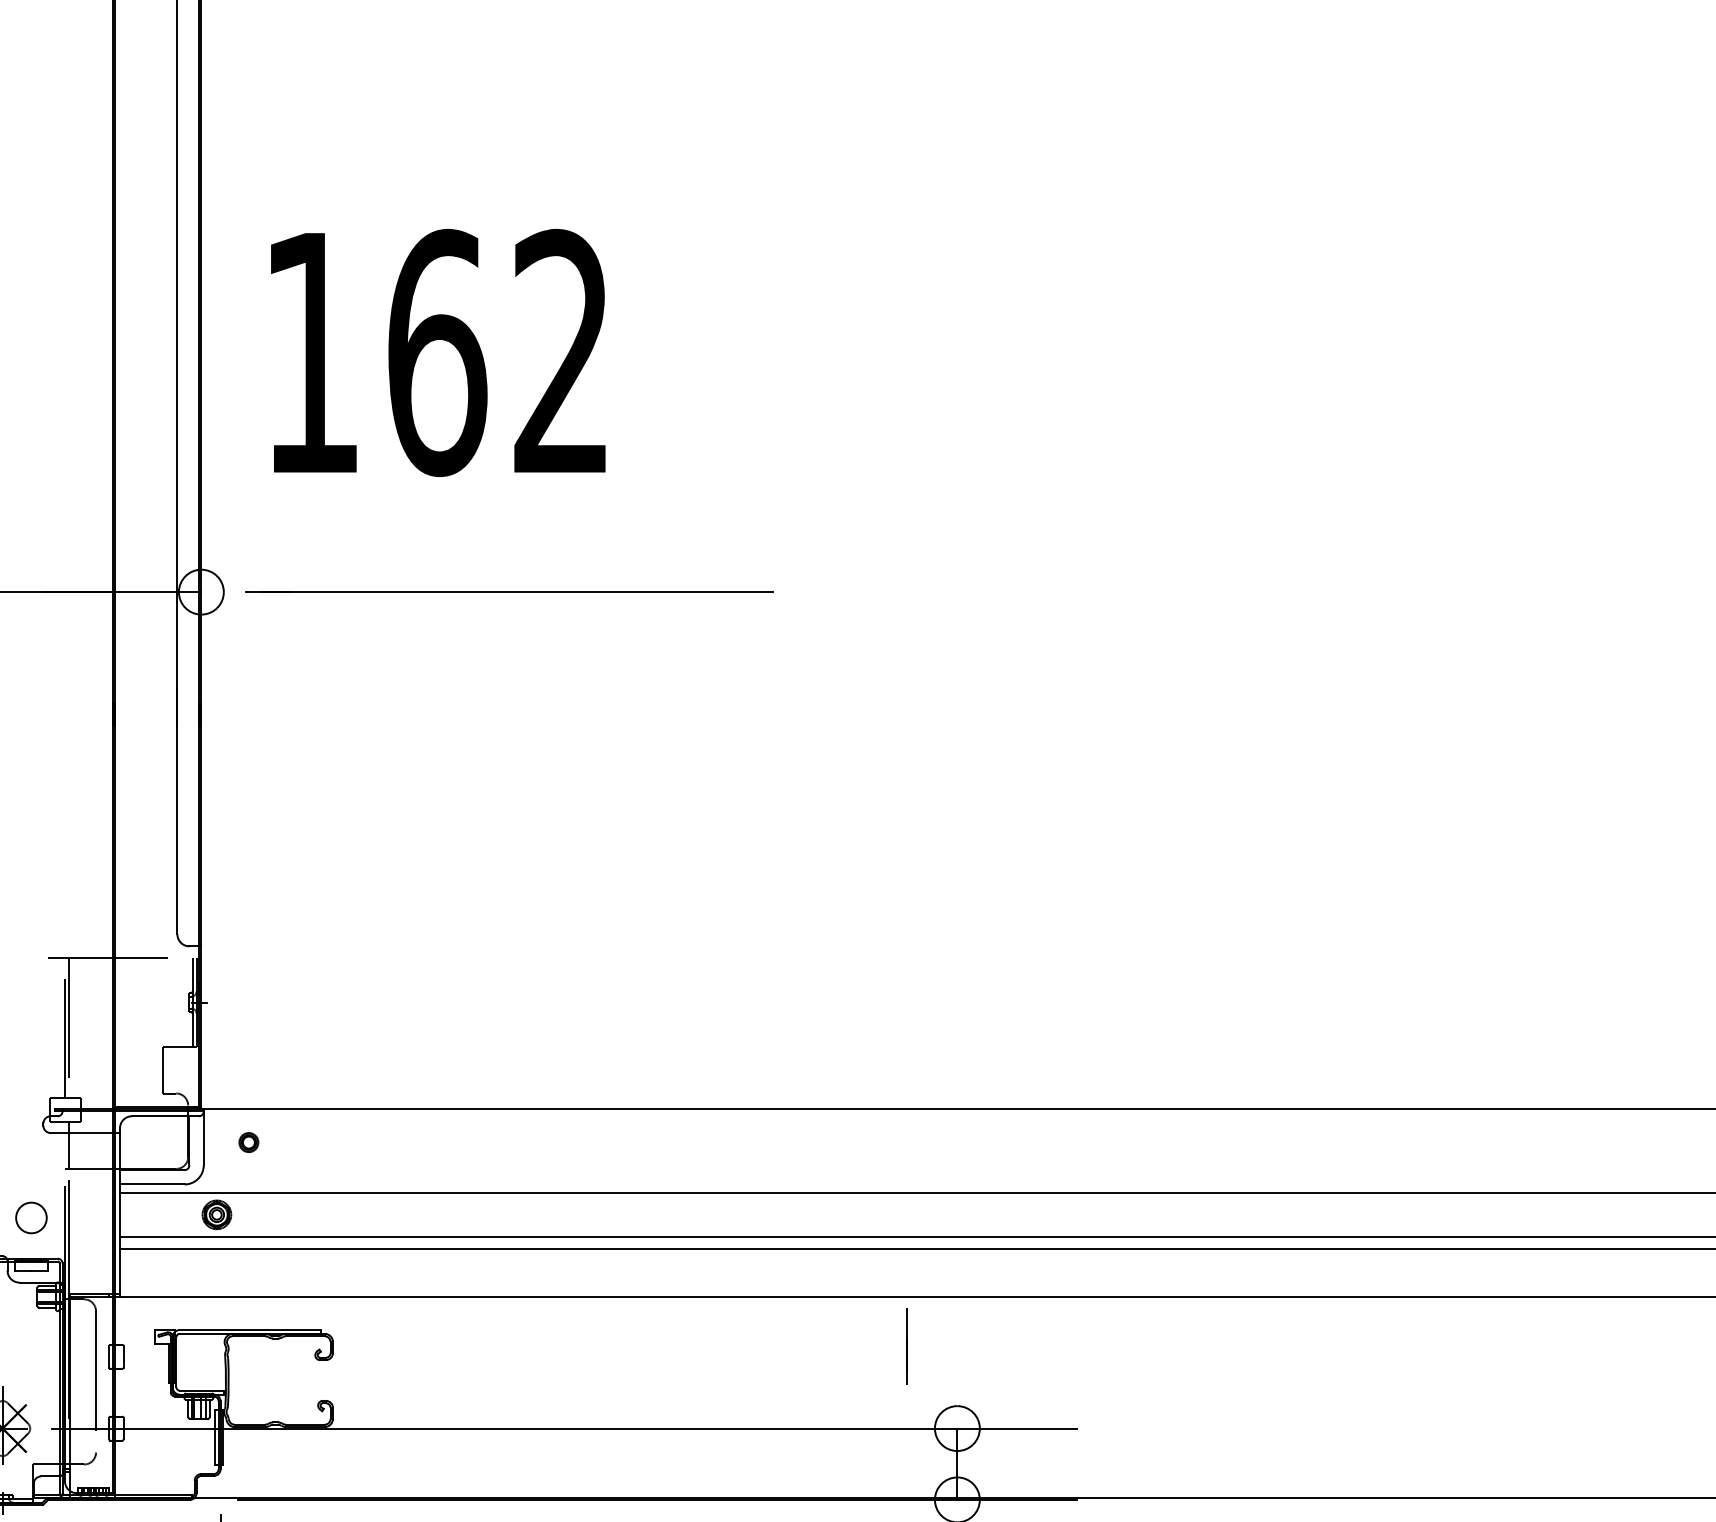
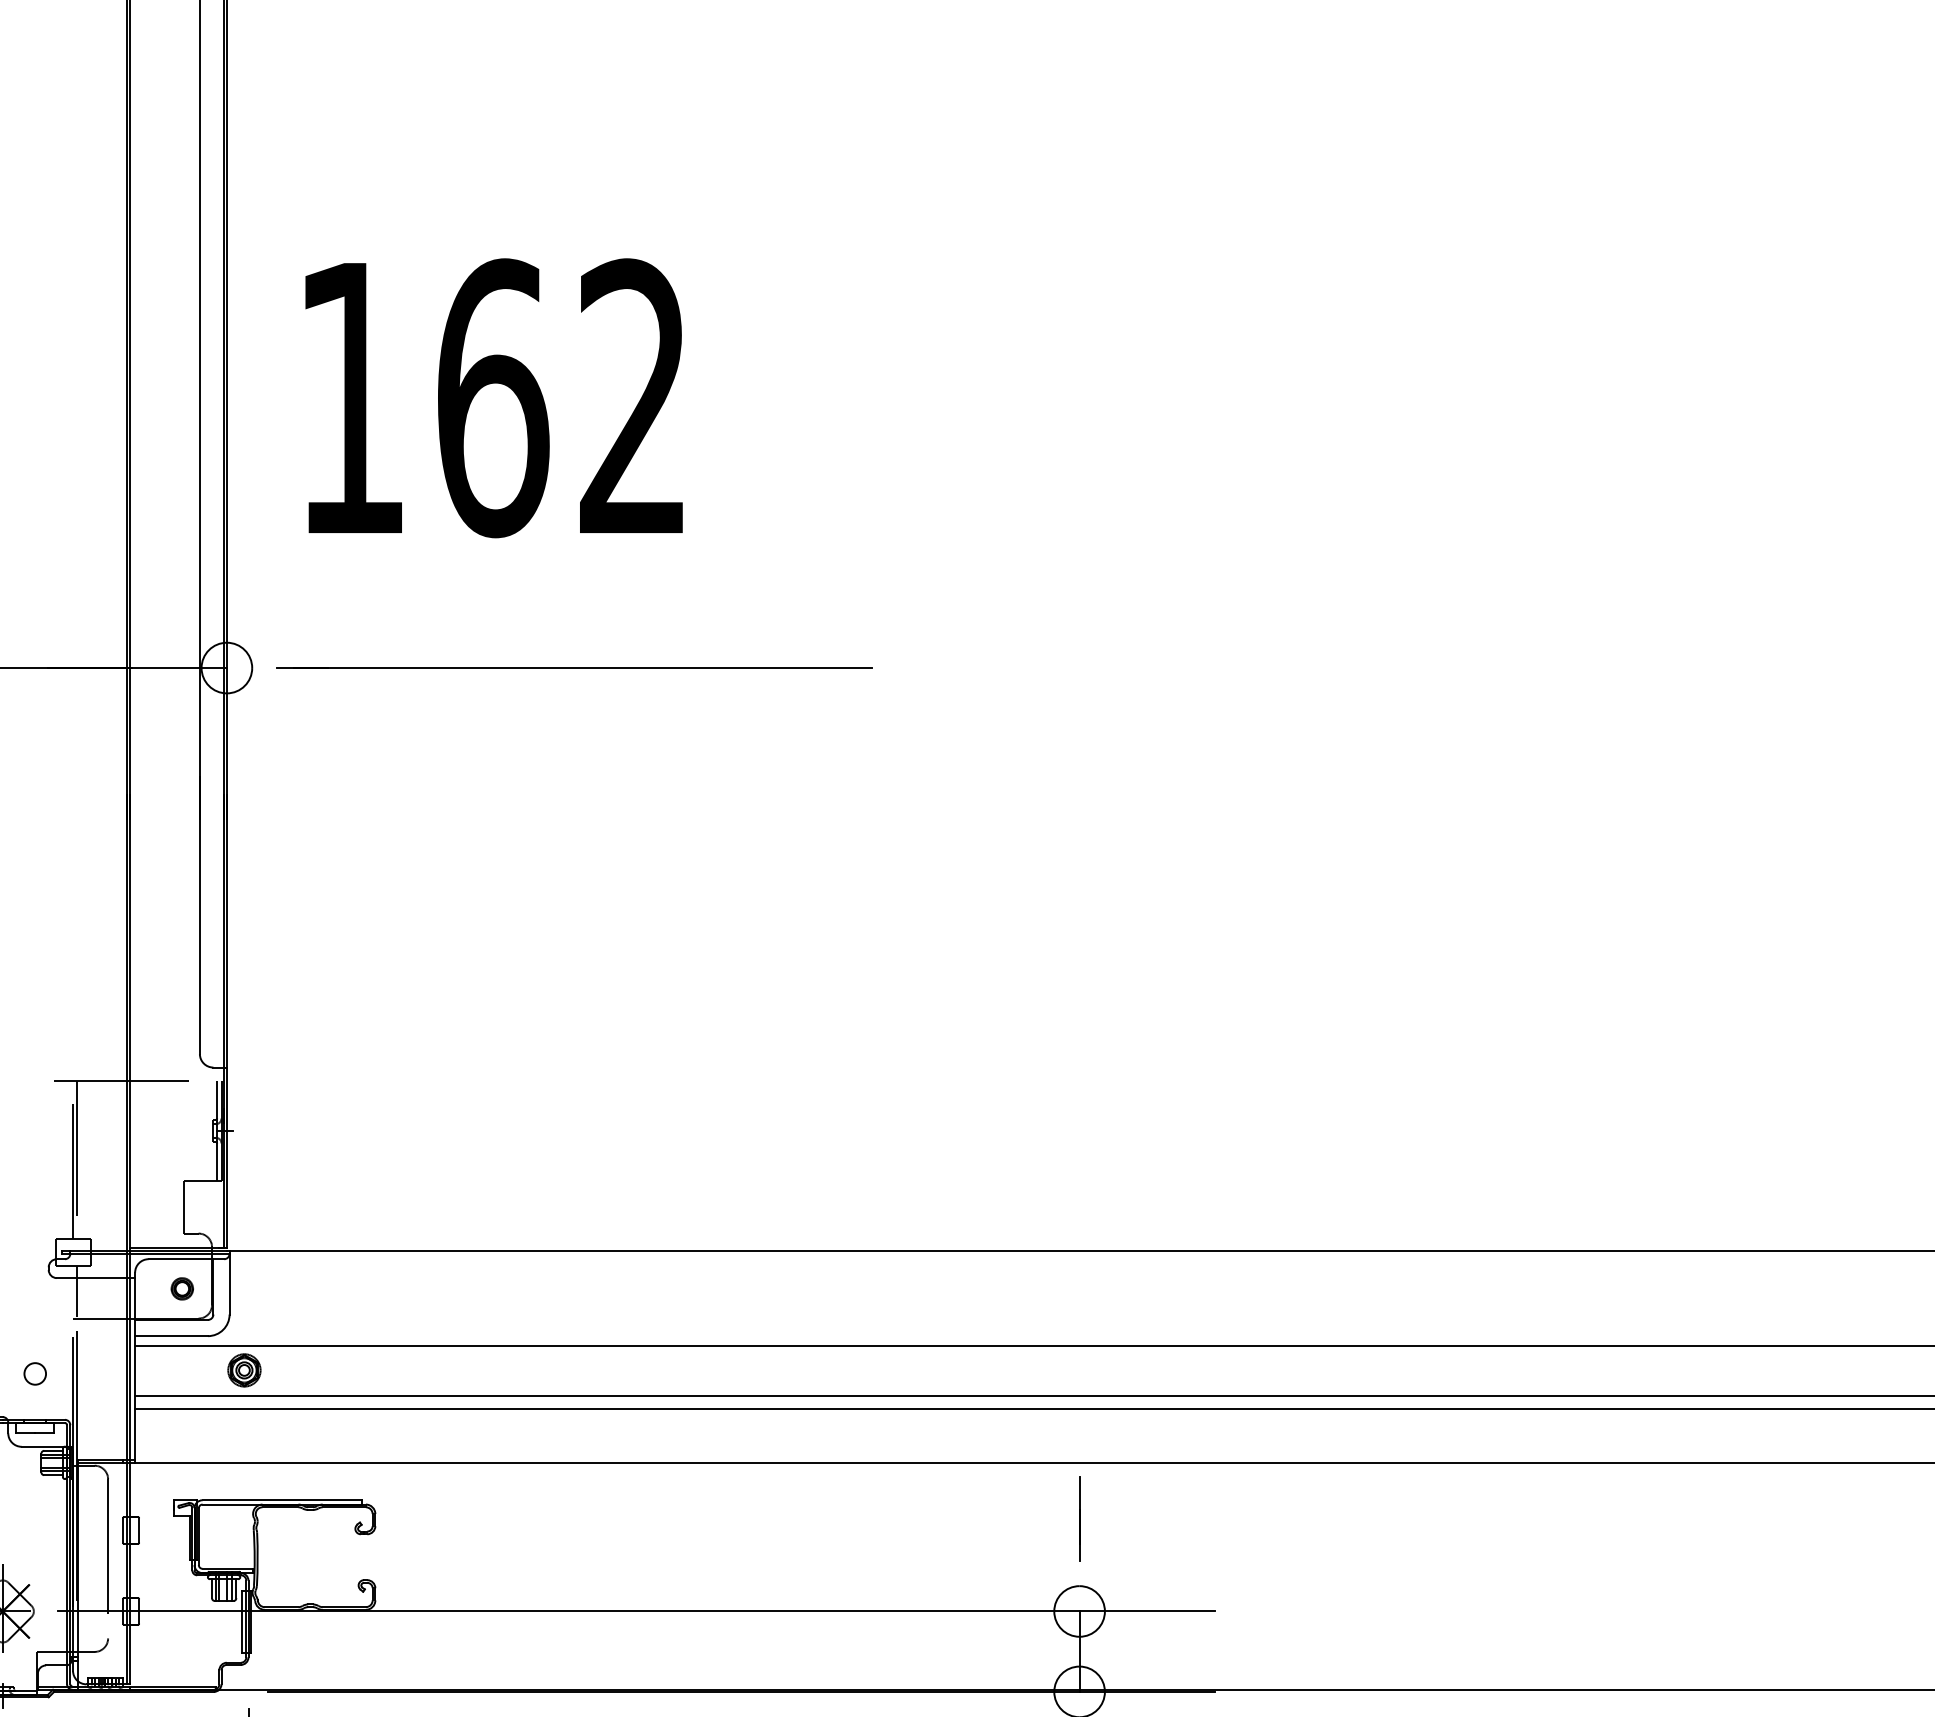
part: (248, 1142) -> (181, 1288), moved
circle: (31, 1217) -> (35, 1373), size x0.62
line: (906, 1346) -> (1078, 1518), moved

